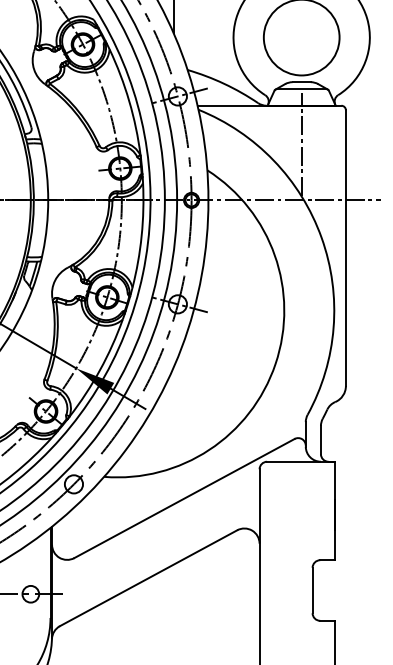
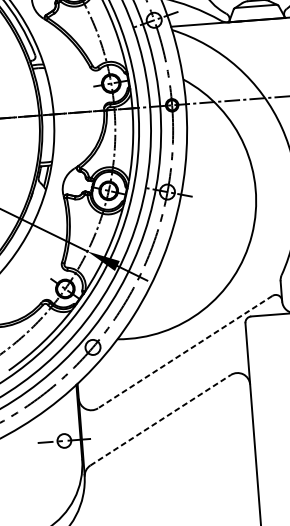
line: (301, 144) -> (259, 52), removed
line: (184, 498) -> (185, 352), solid -> dashed
line: (148, 578) -> (160, 420), solid -> dashed

